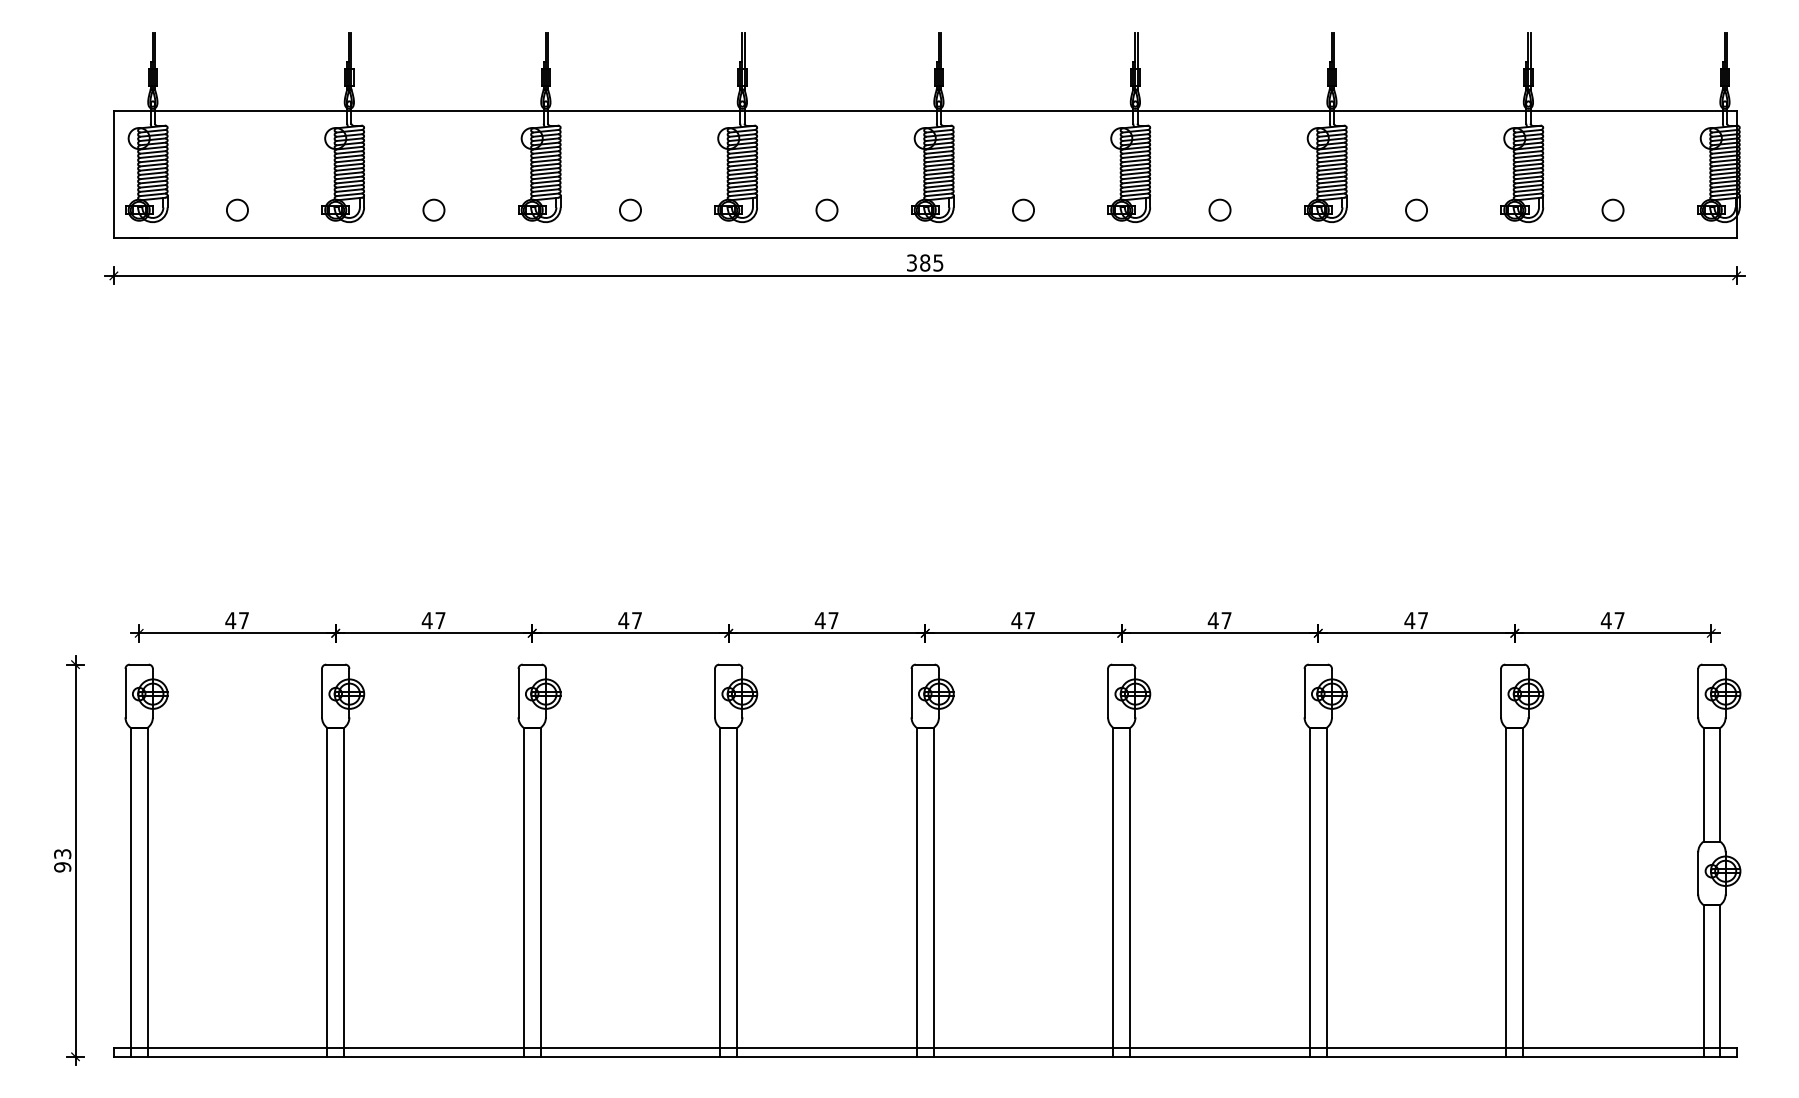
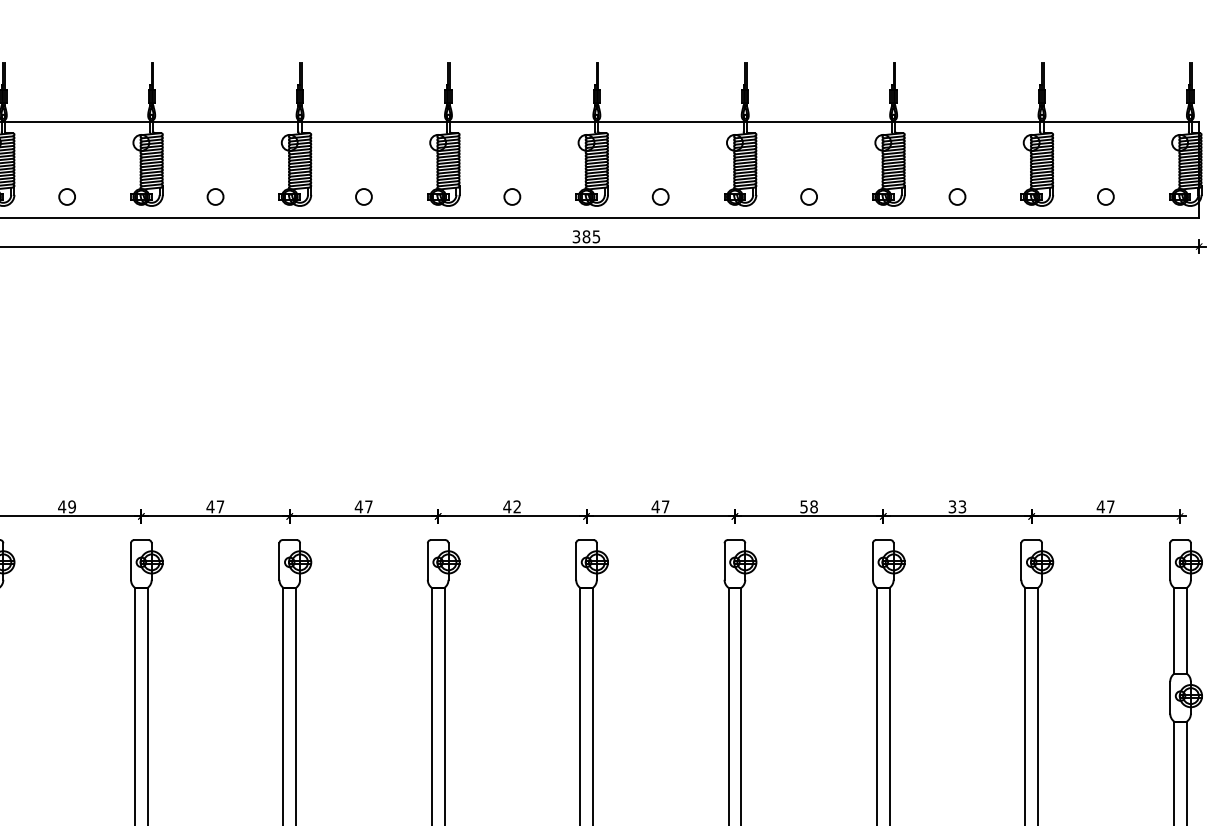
text: (243, 620) -> (71, 506), 47 -> 49
text: (833, 620) -> (517, 506), 47 -> 42
text: (1219, 620) -> (808, 506), 47 -> 58
text: (1415, 620) -> (956, 506), 47 -> 33

